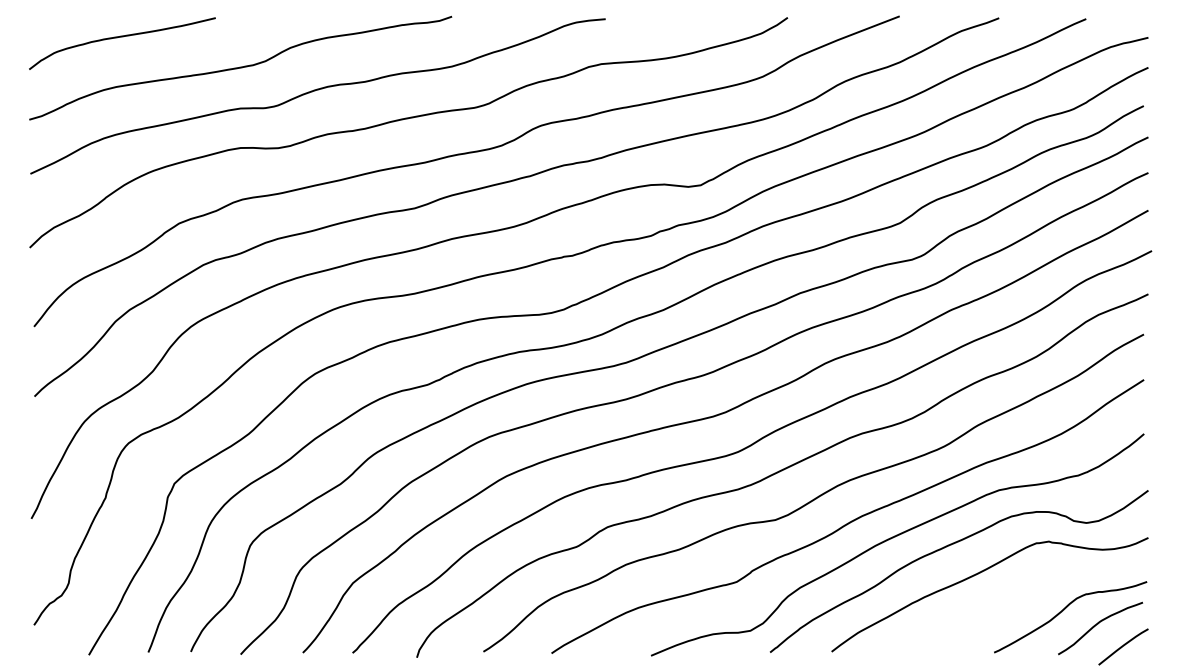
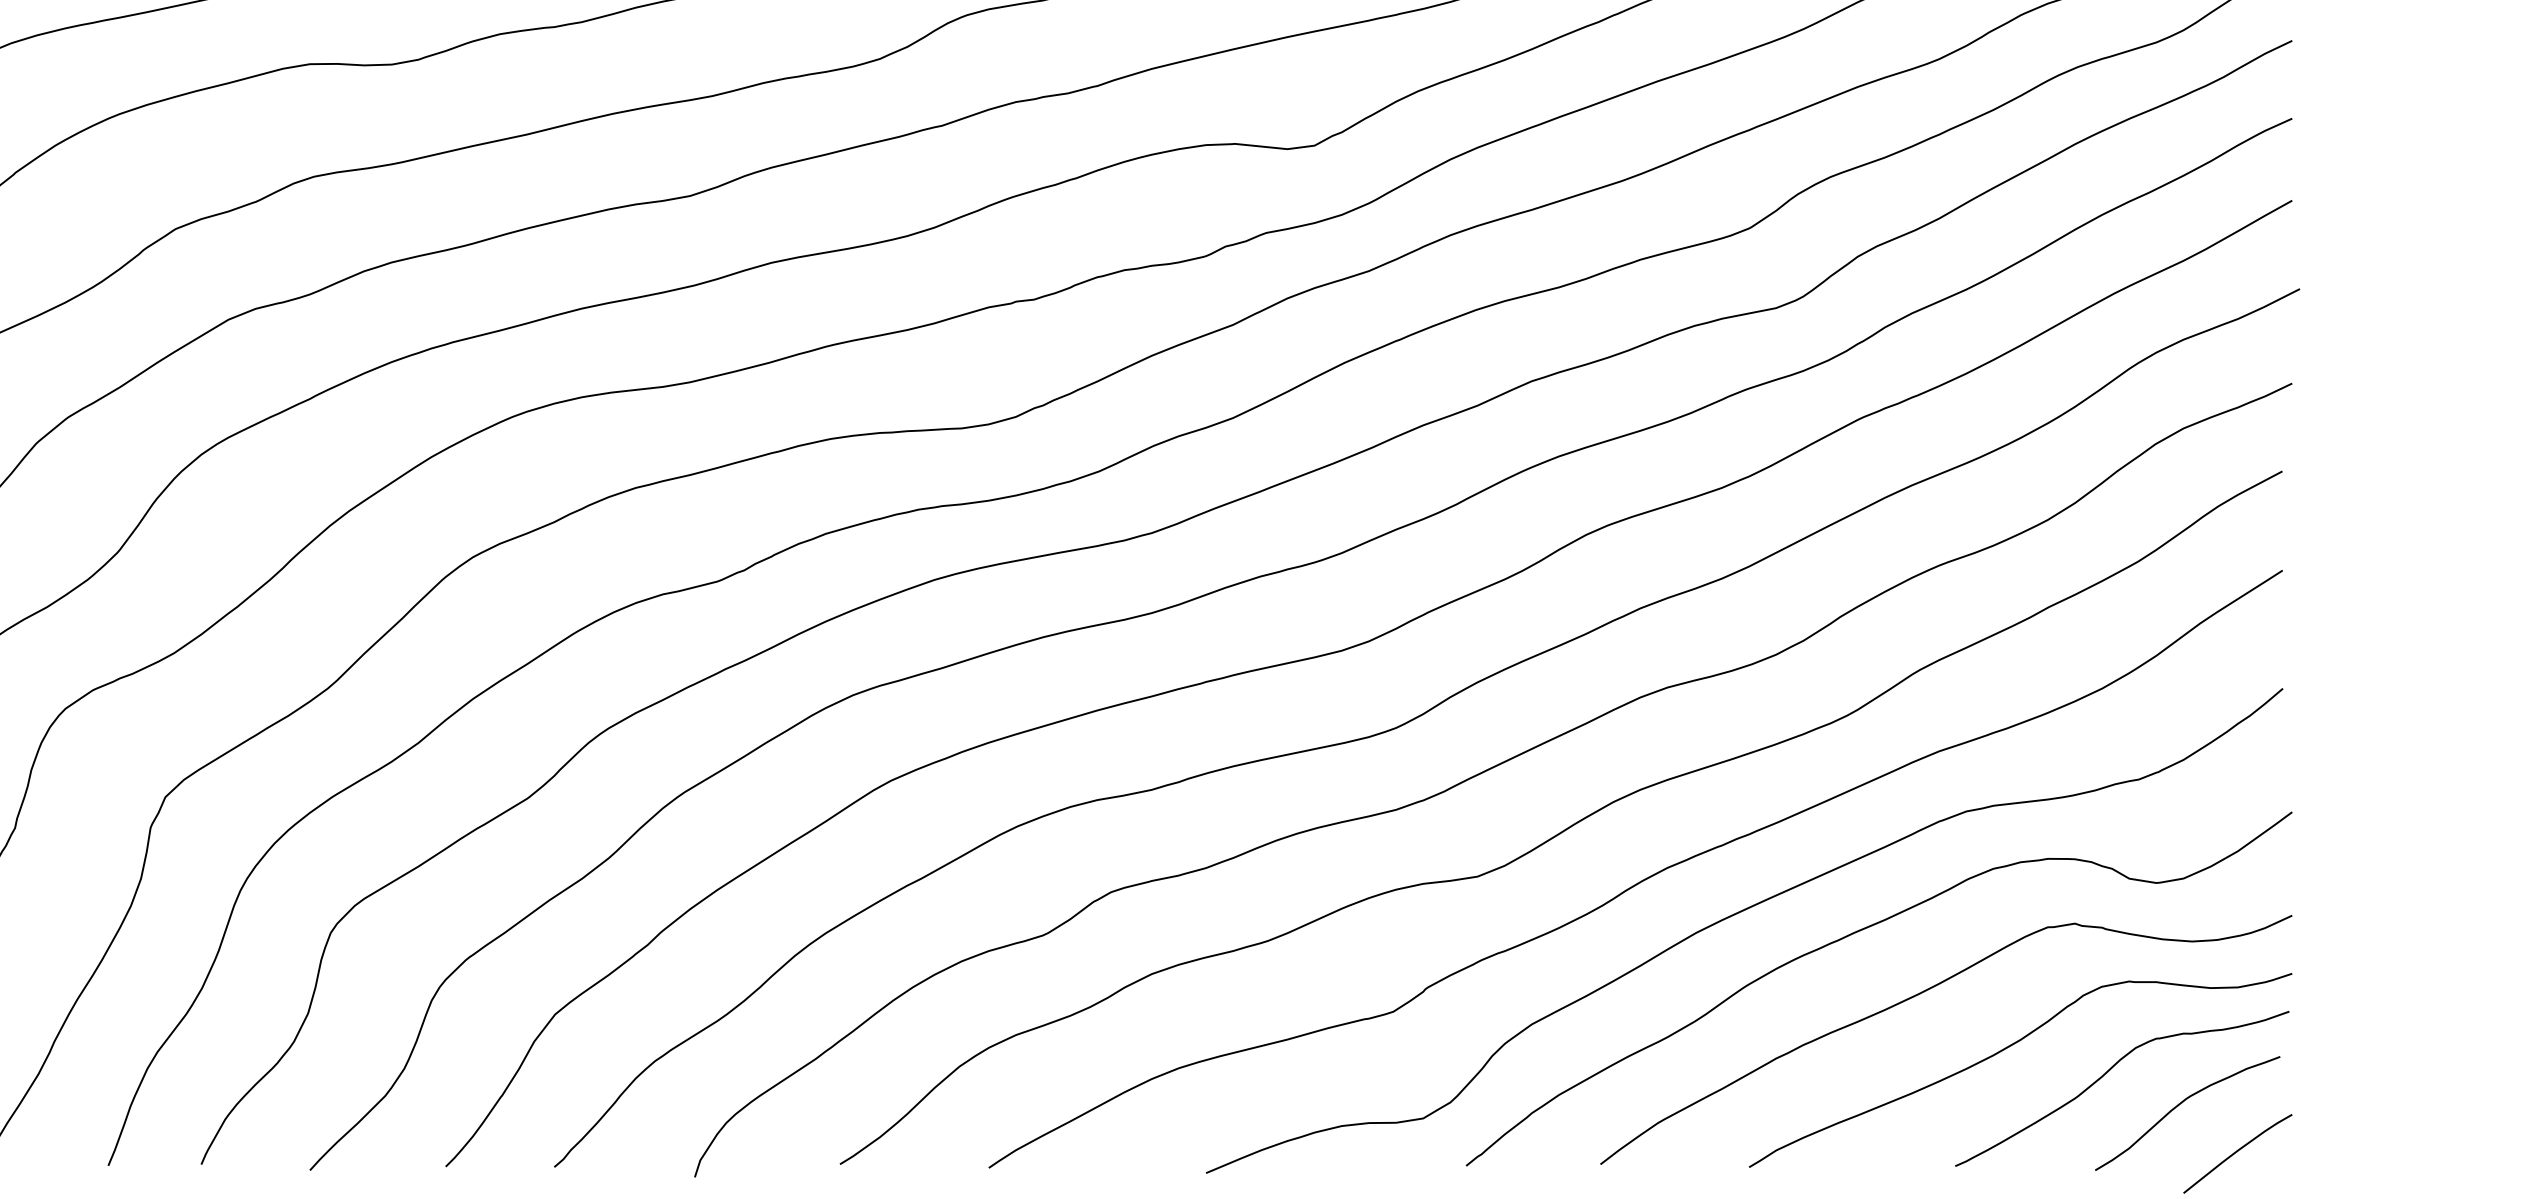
curve: (1018, 599) -> (2008, 1050), added

